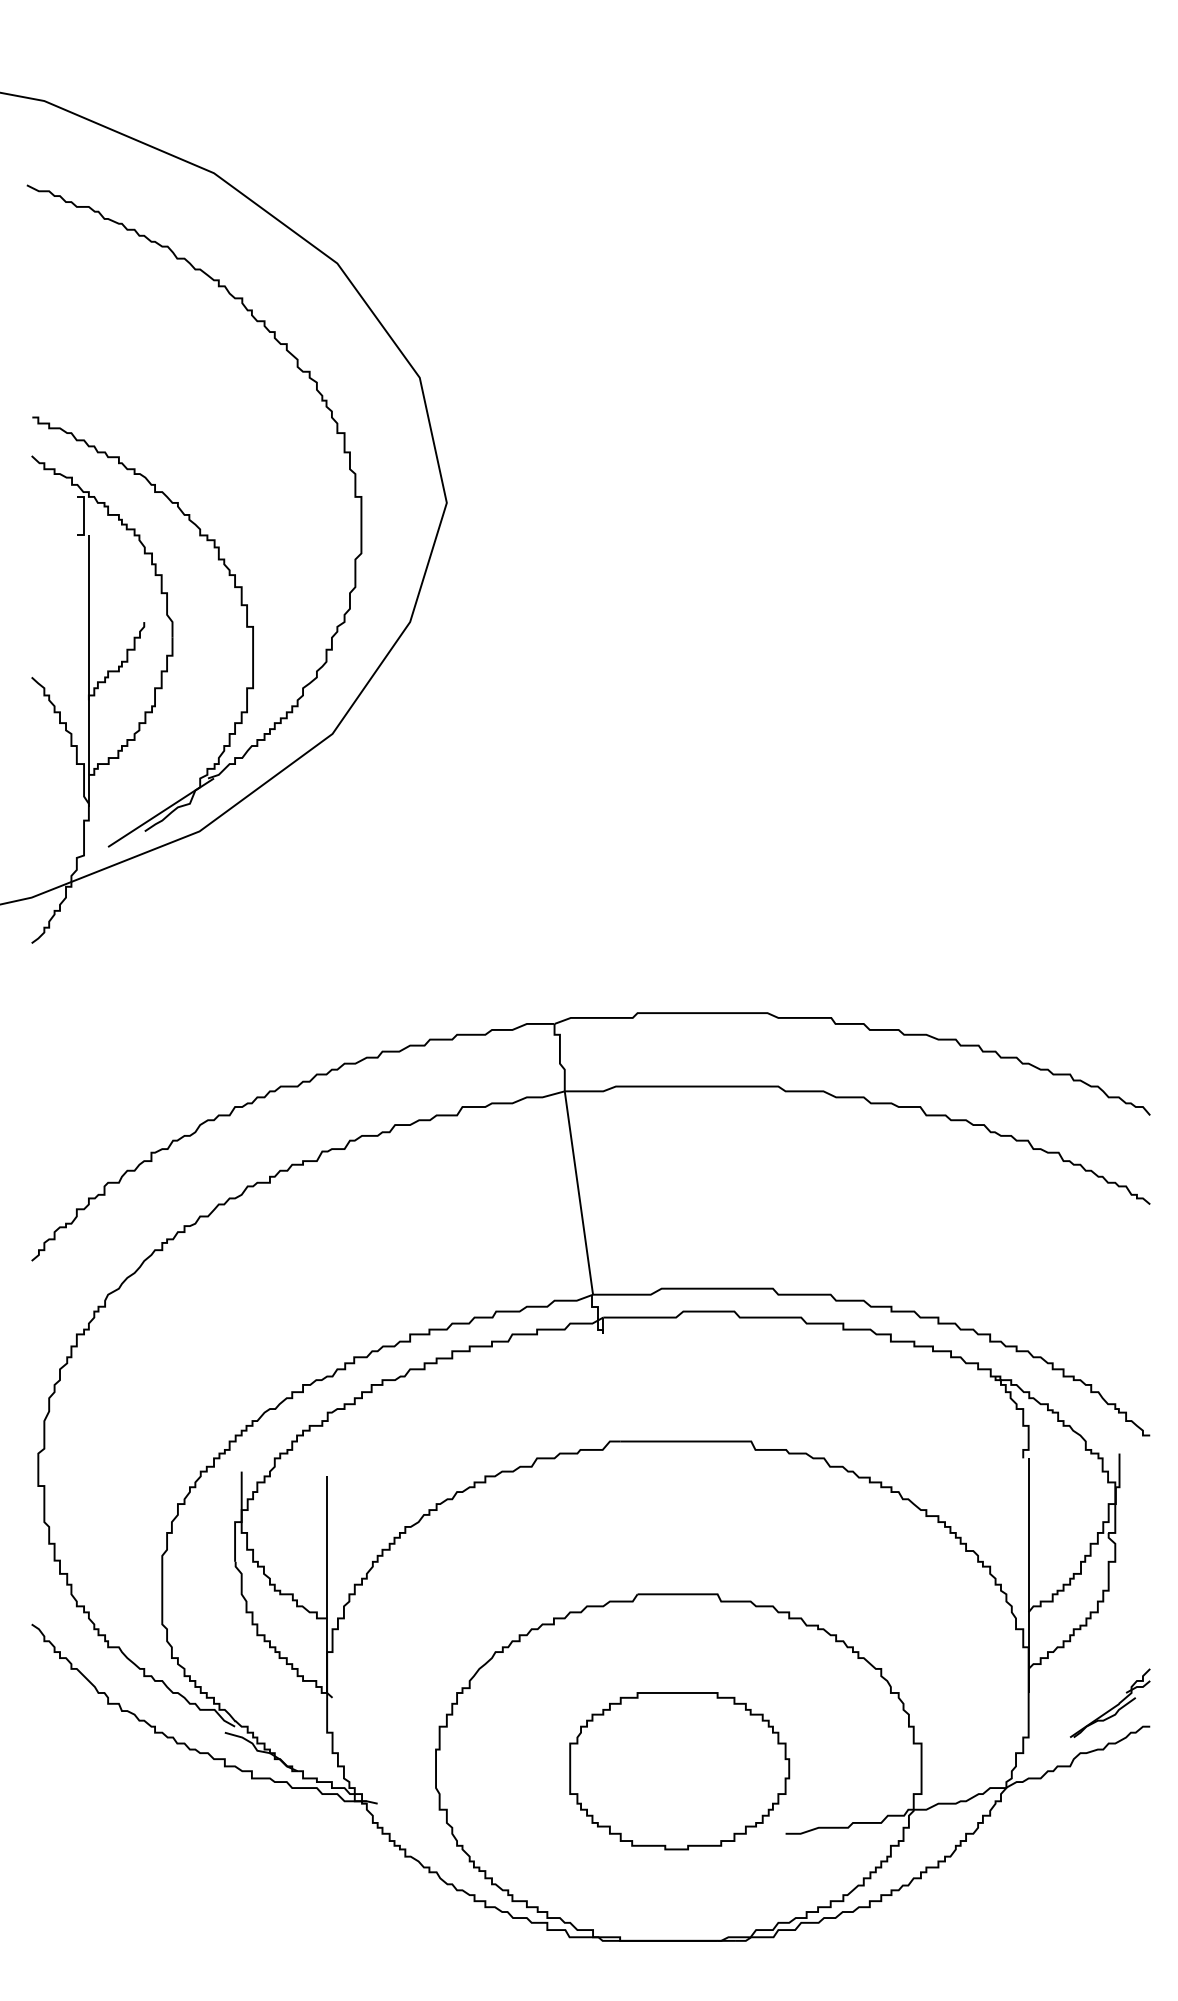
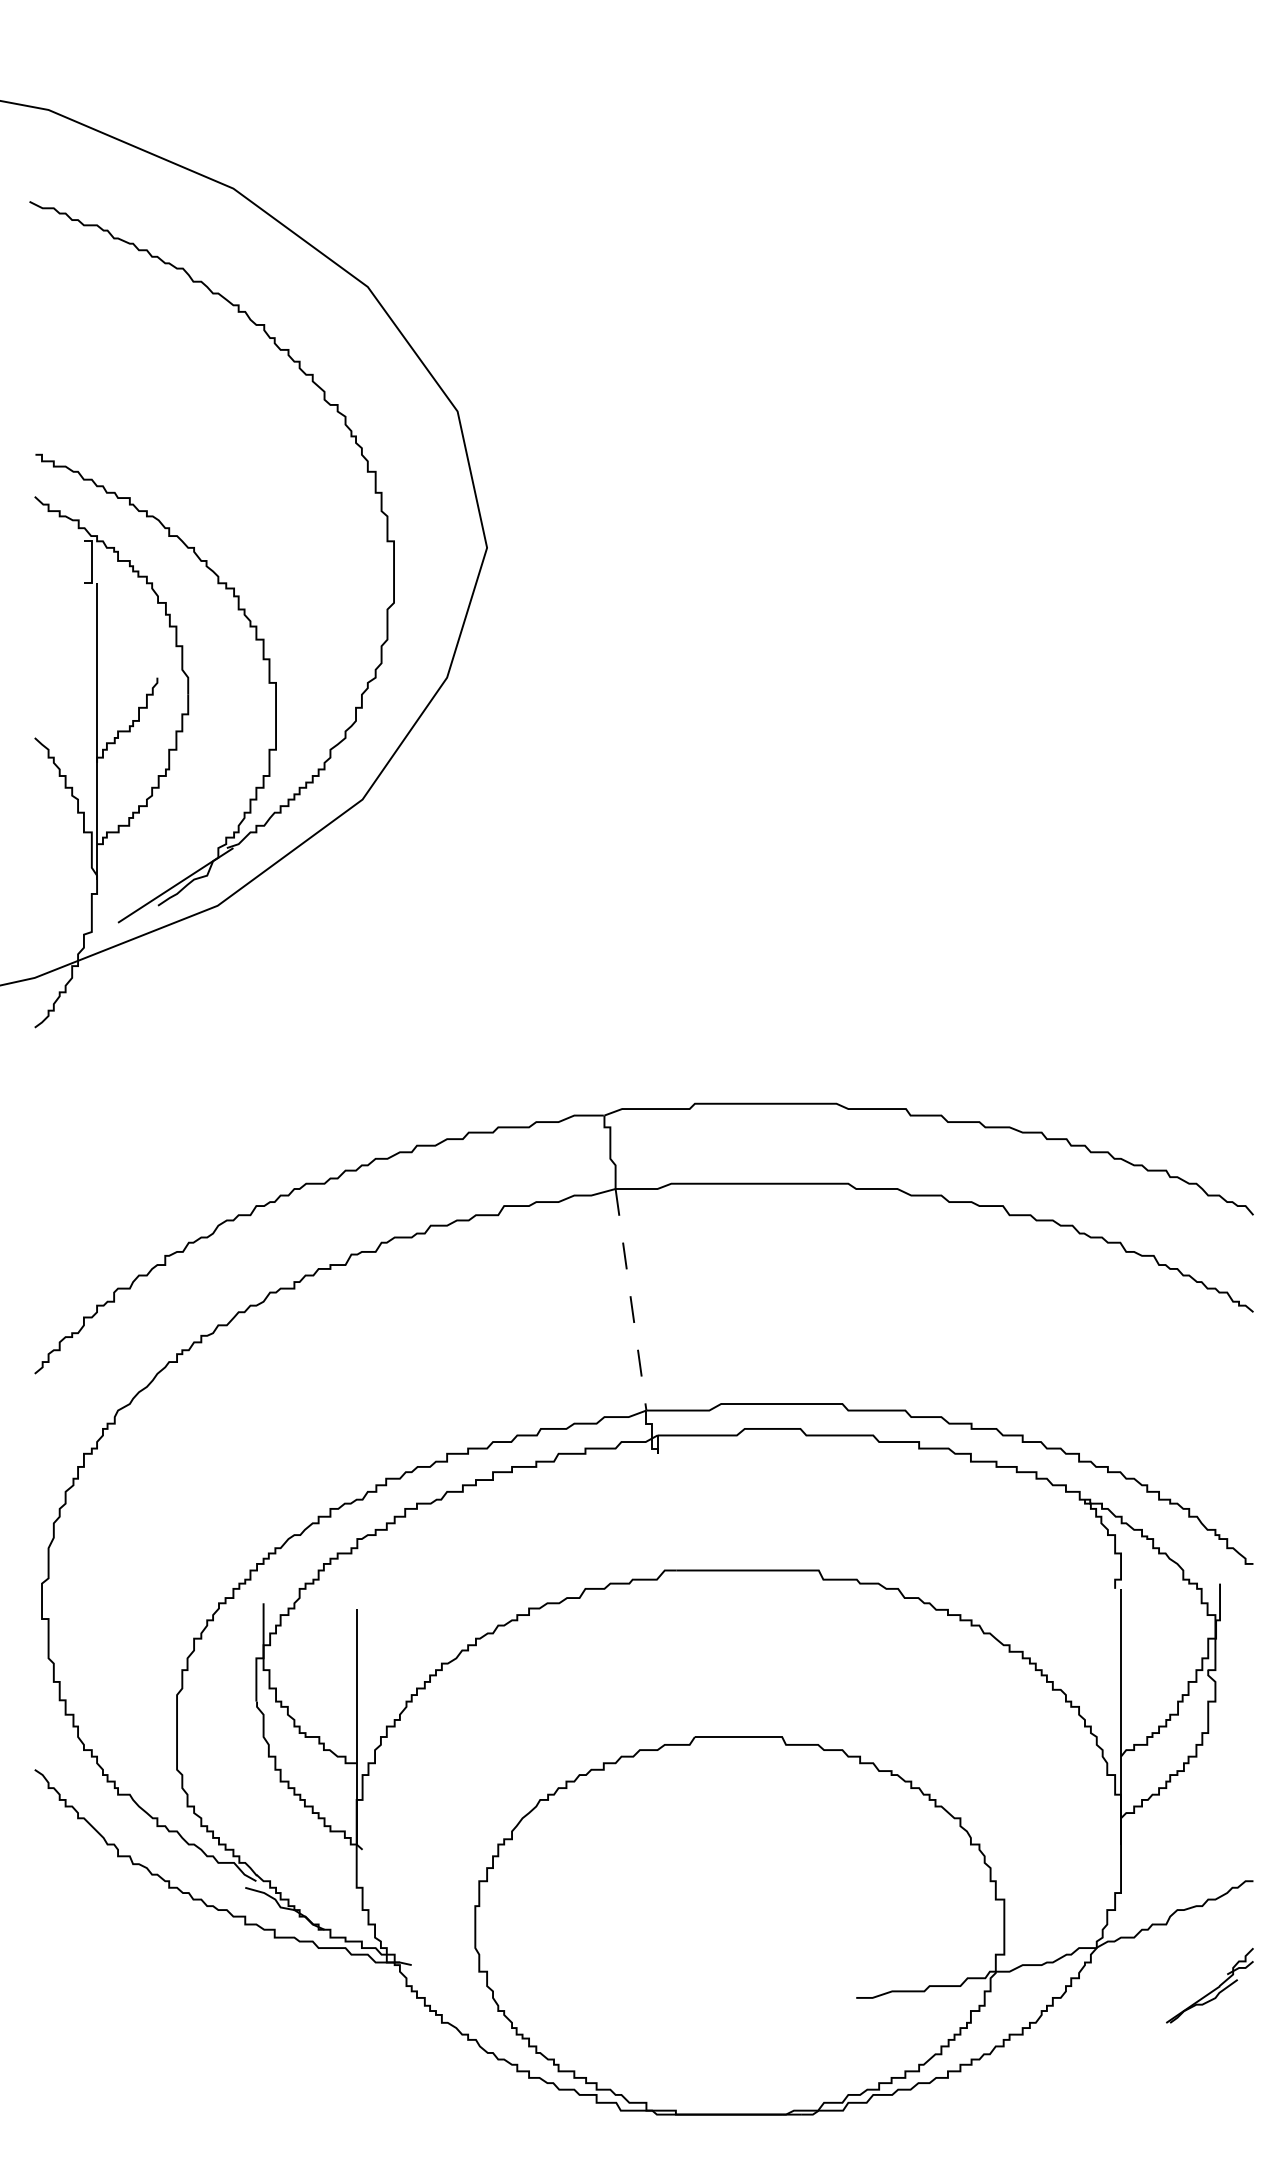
line: (579, 1192) -> (631, 1299), solid -> dashed
part: (1109, 1703) -> (1209, 1985), moved
part: (679, 1770) -> (740, 1929), removed

